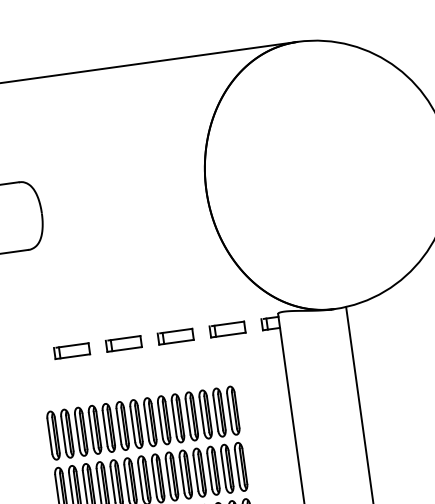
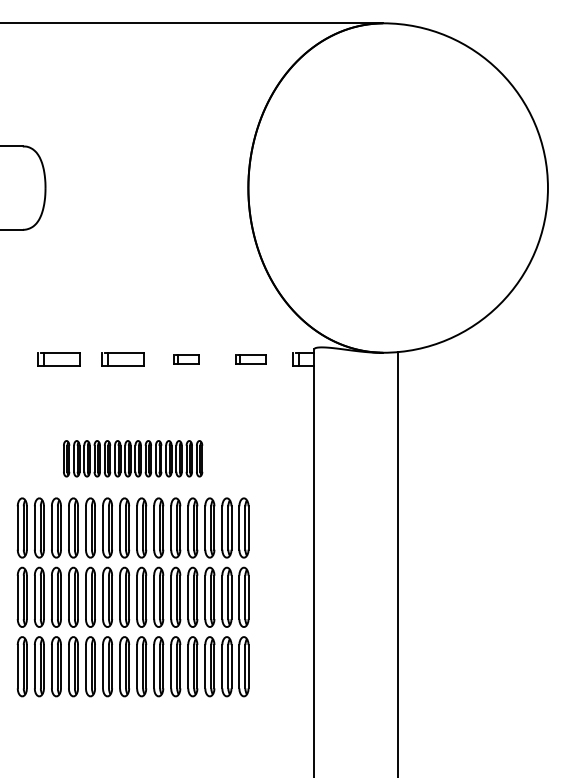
part: (227, 329) -> (250, 359), size x0.7
part: (175, 336) -> (186, 359), size x0.6
part: (142, 423) -> (132, 458), size x0.6

